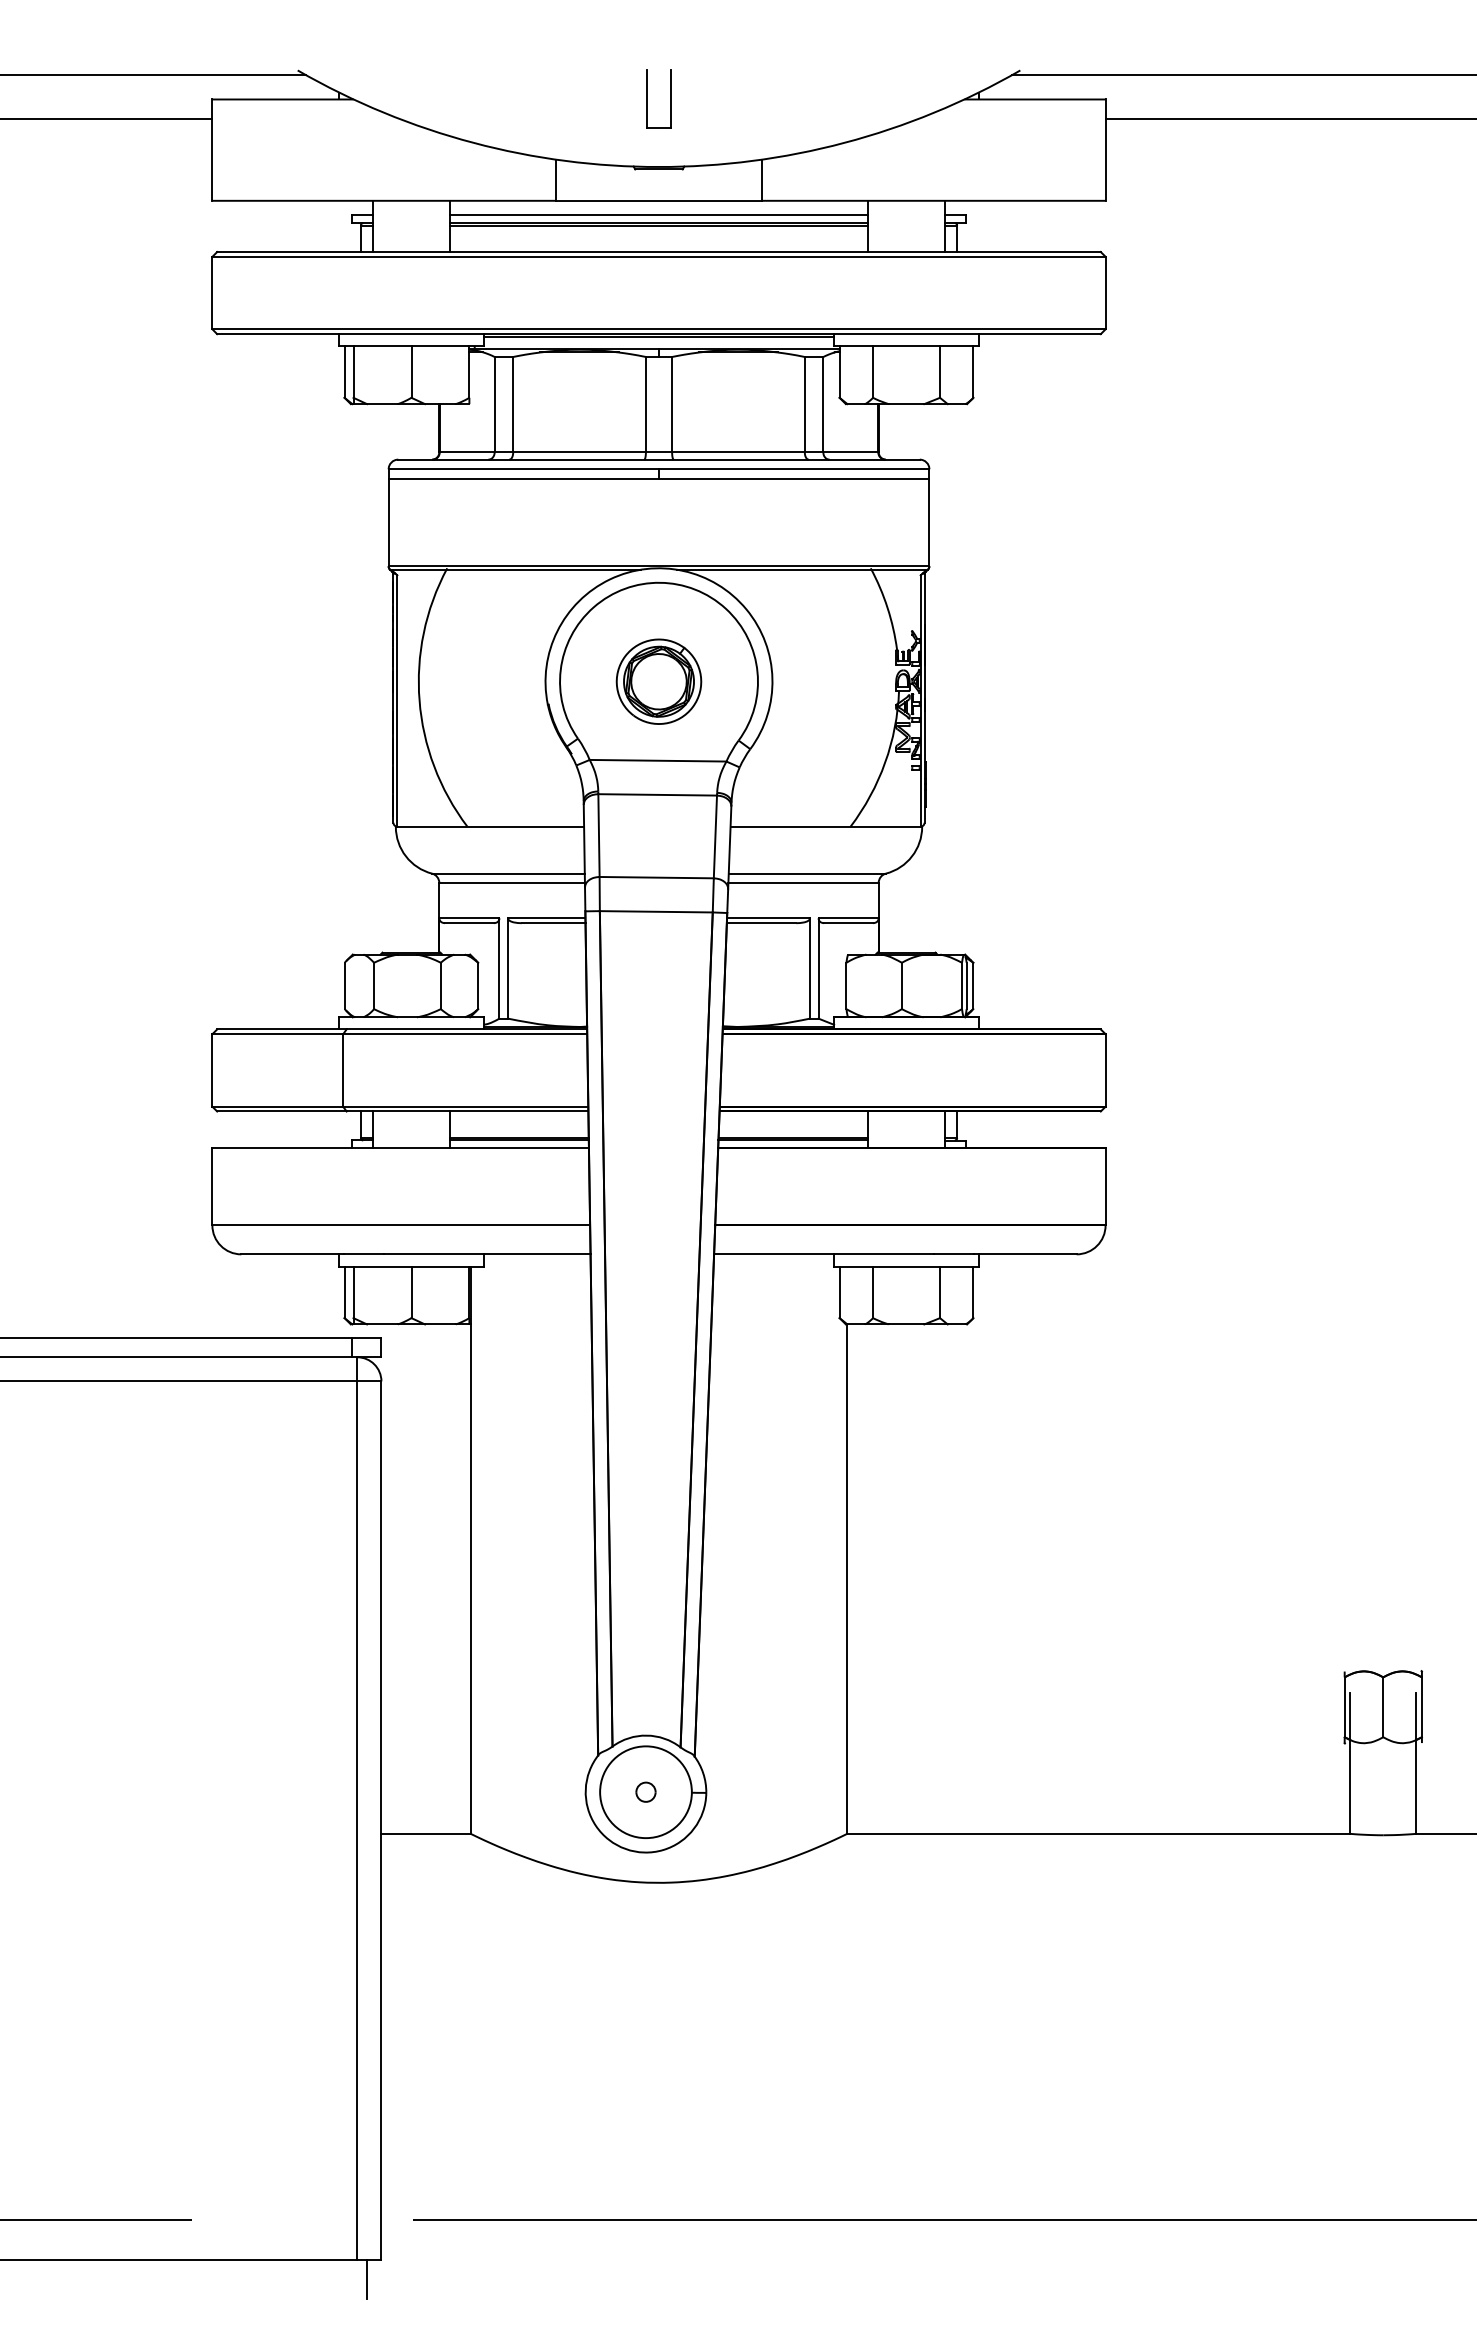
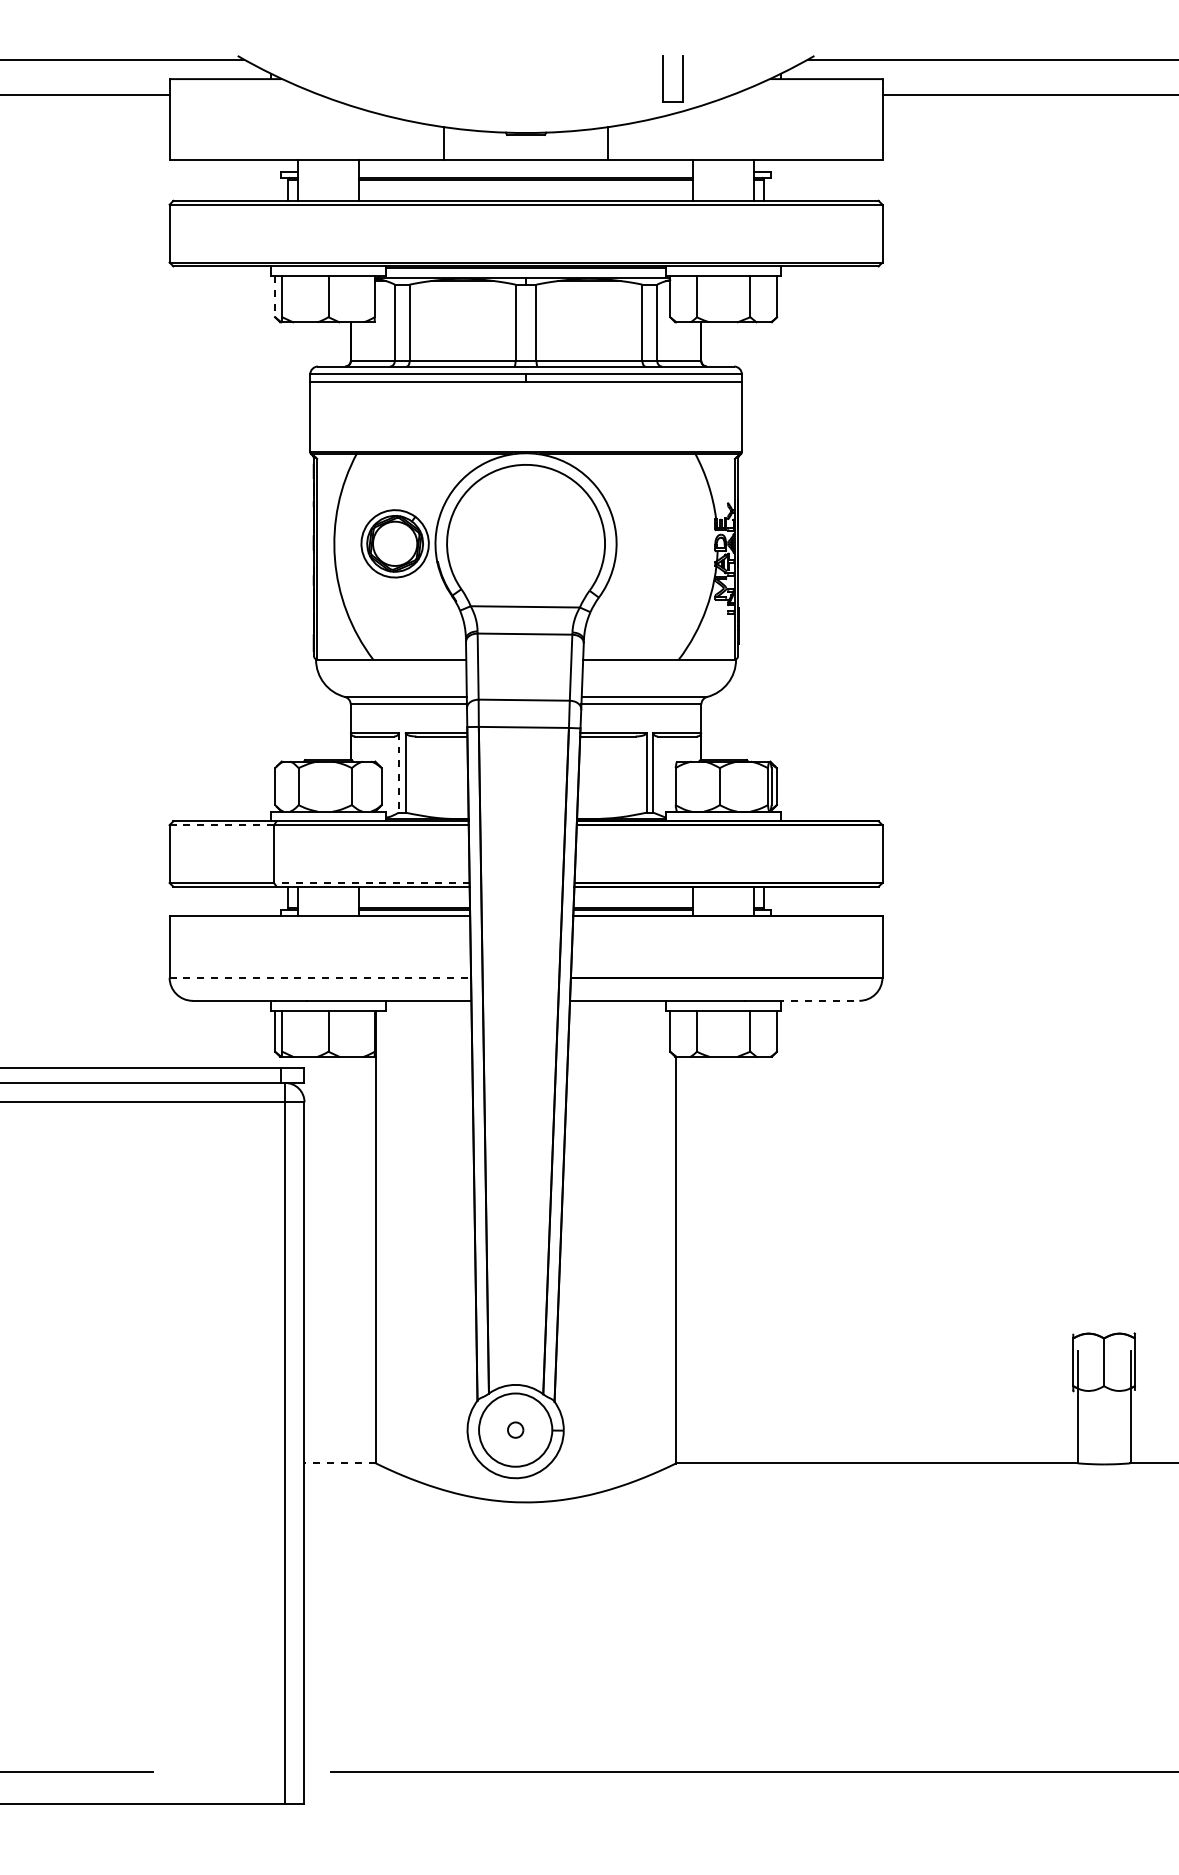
part: (647, 98) -> (663, 78), moved
line: (658, 215) -> (525, 171), removed
line: (344, 372) -> (275, 297), solid -> dashed
part: (658, 681) -> (394, 543), moved
line: (499, 969) -> (398, 773), solid -> dashed
line: (278, 1034) -> (222, 825), solid -> dashed
line: (465, 1106) -> (371, 882), solid -> dashed
line: (401, 1225) -> (320, 977), solid -> dashed
line: (1025, 1254) -> (818, 1000), solid -> dashed
line: (426, 1833) -> (340, 1463), solid -> dashed
line: (366, 2279) -> (292, 1819), removed

